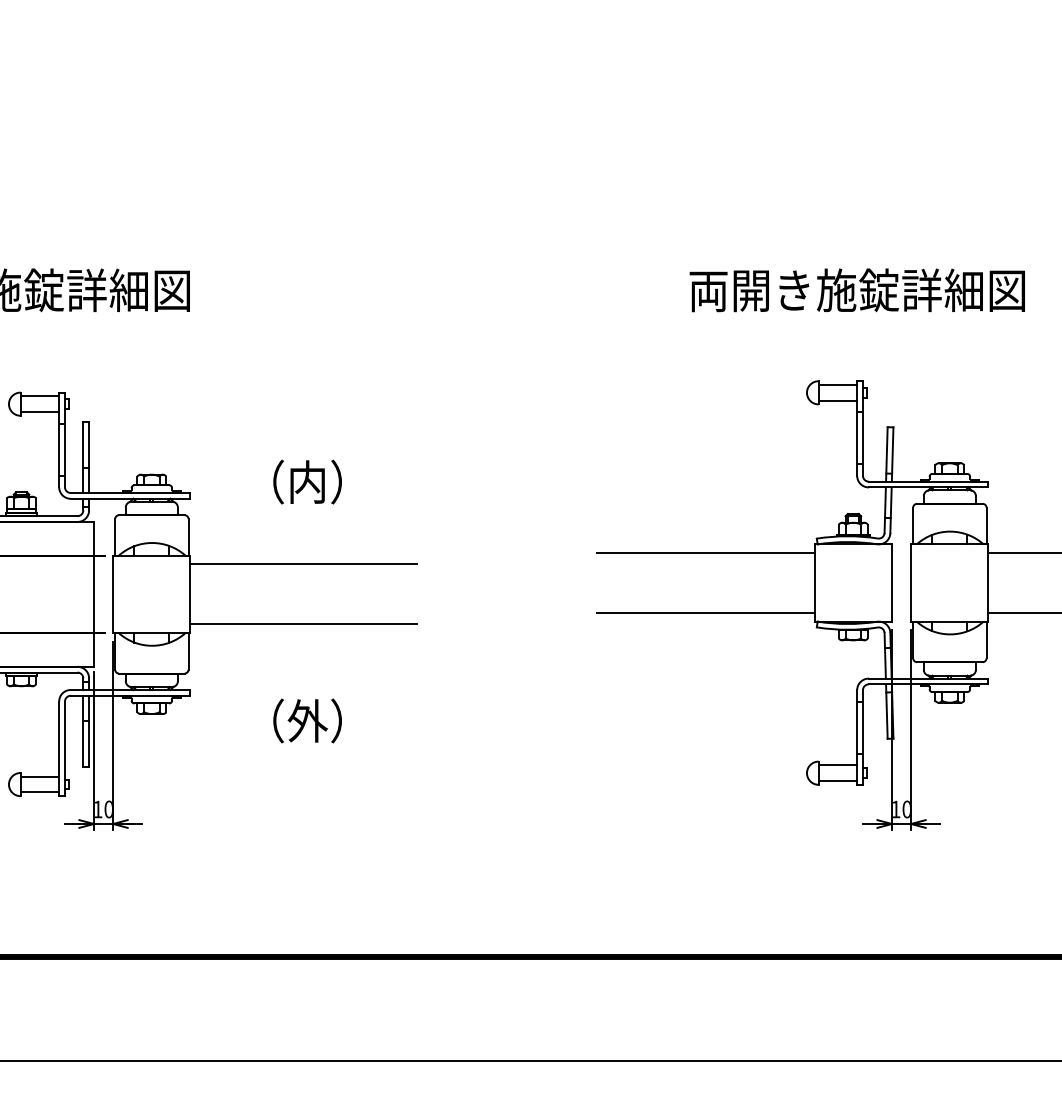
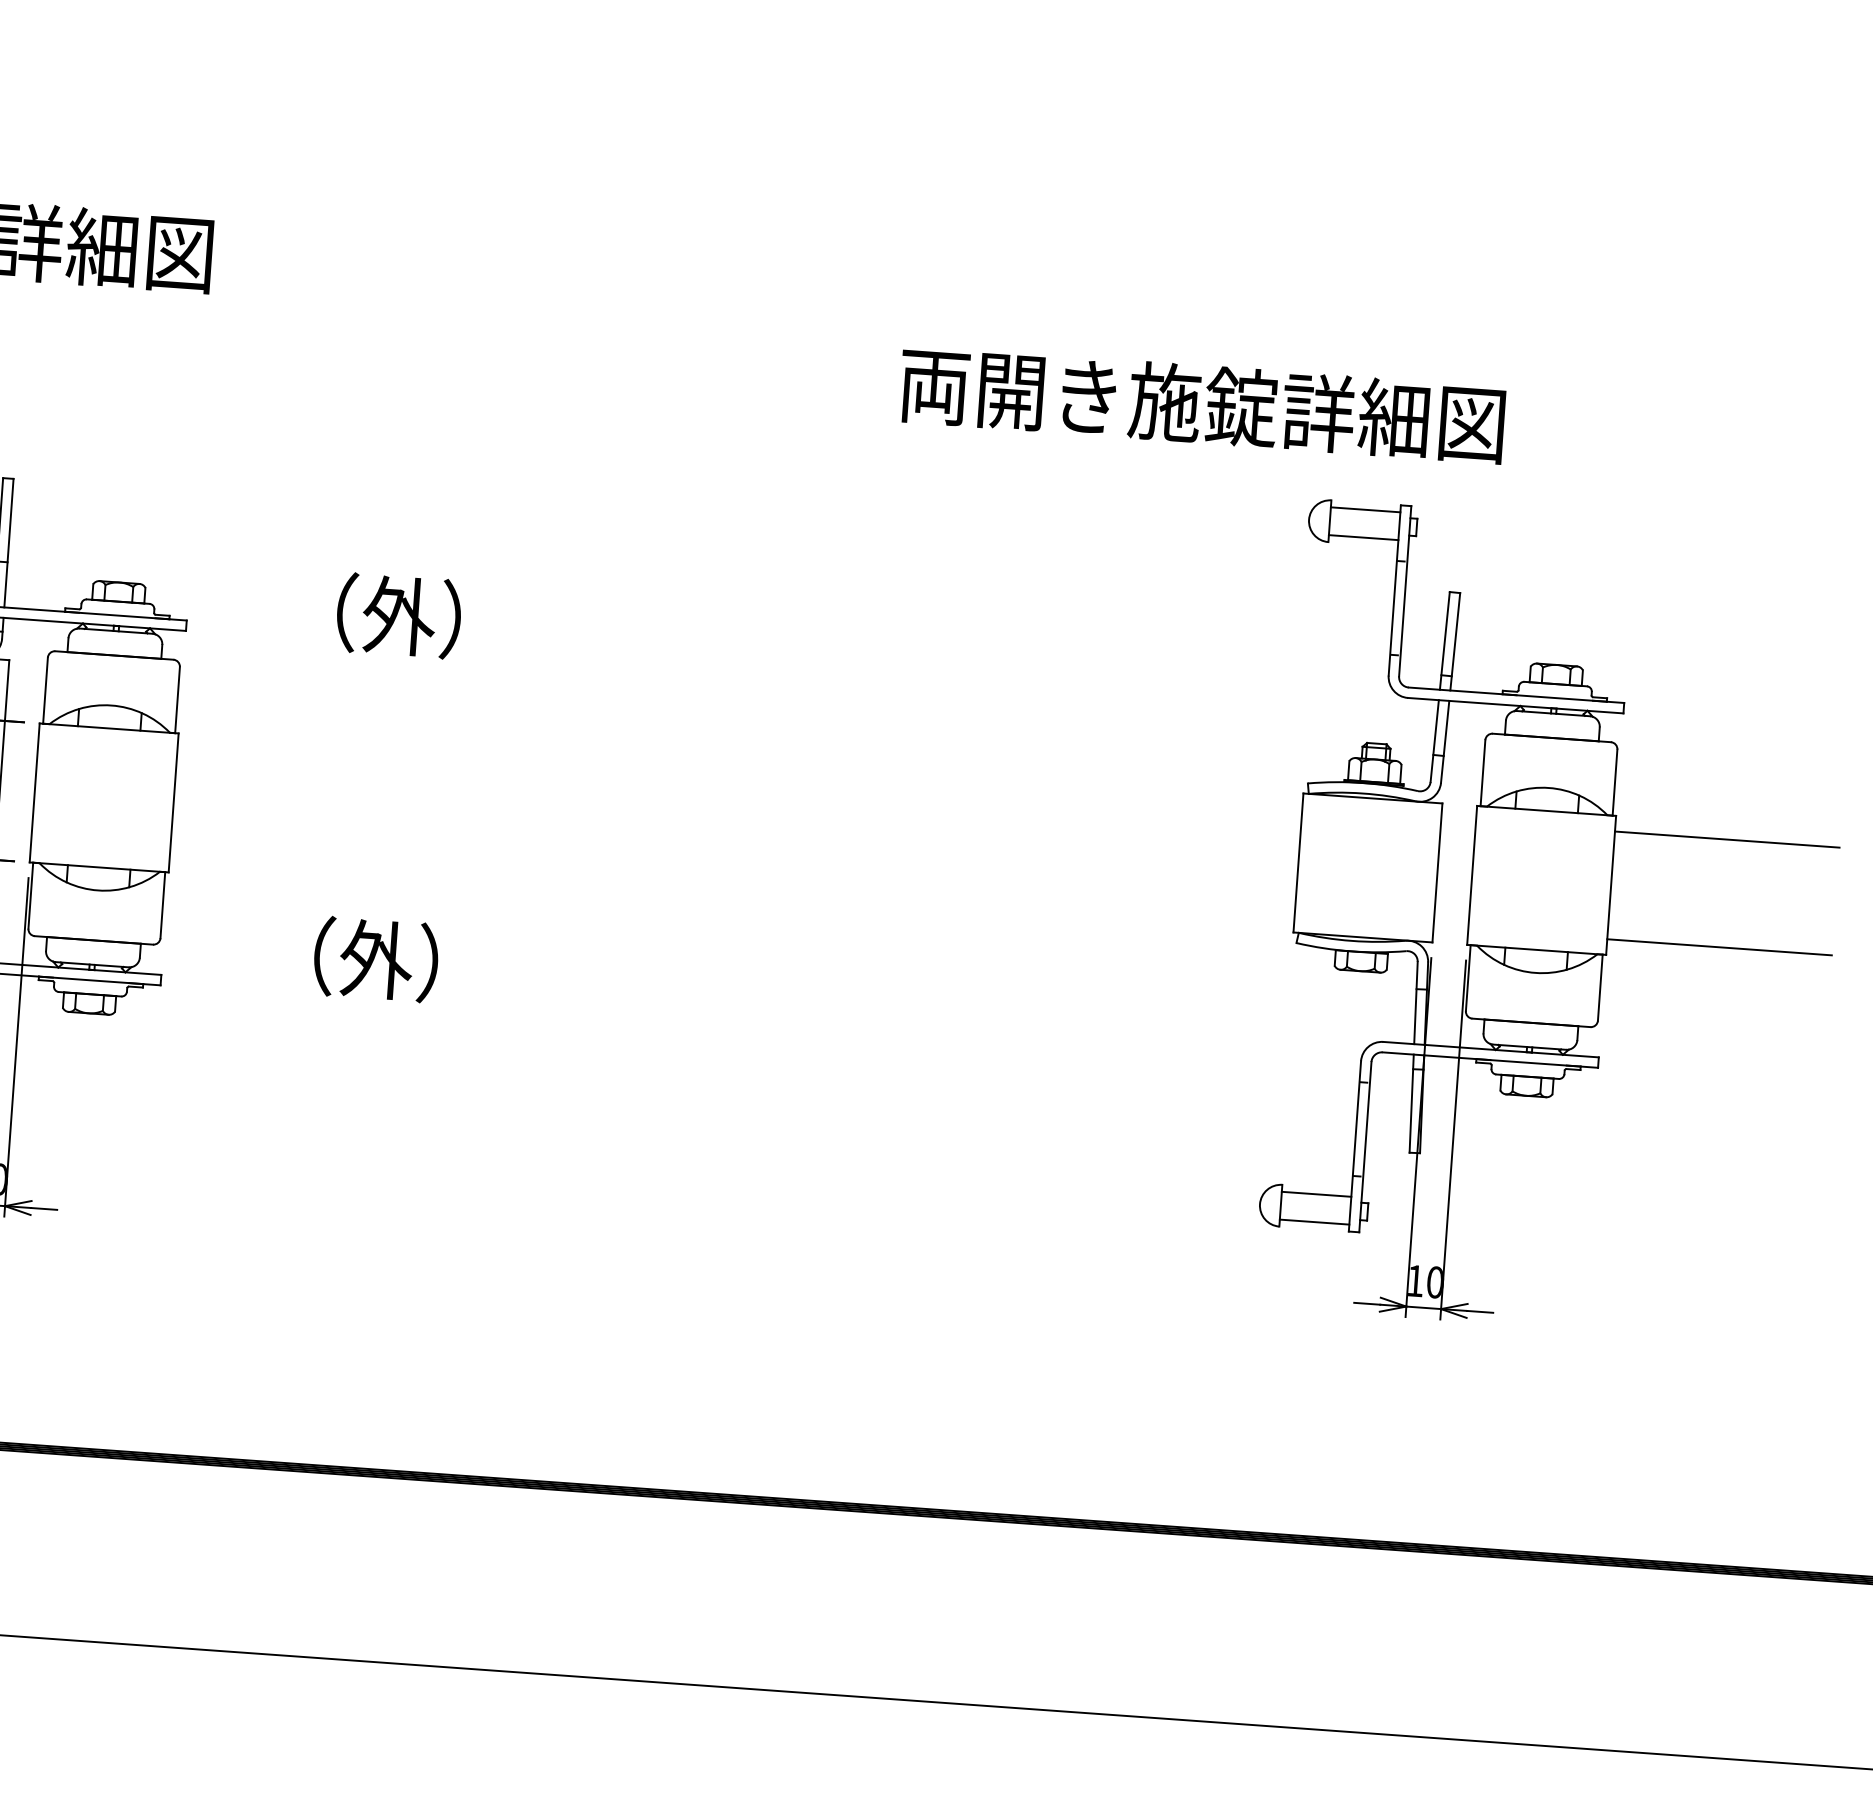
text: (856, 290) -> (1200, 404), moved
text: (307, 481) -> (398, 614), （内） -> （外）
line: (705, 553) -> (1105, 795), removed
line: (303, 564) -> (380, 763), removed
line: (705, 612) -> (1098, 901), removed
line: (303, 624) -> (373, 871), removed
text: (307, 720) -> (375, 958), moved

